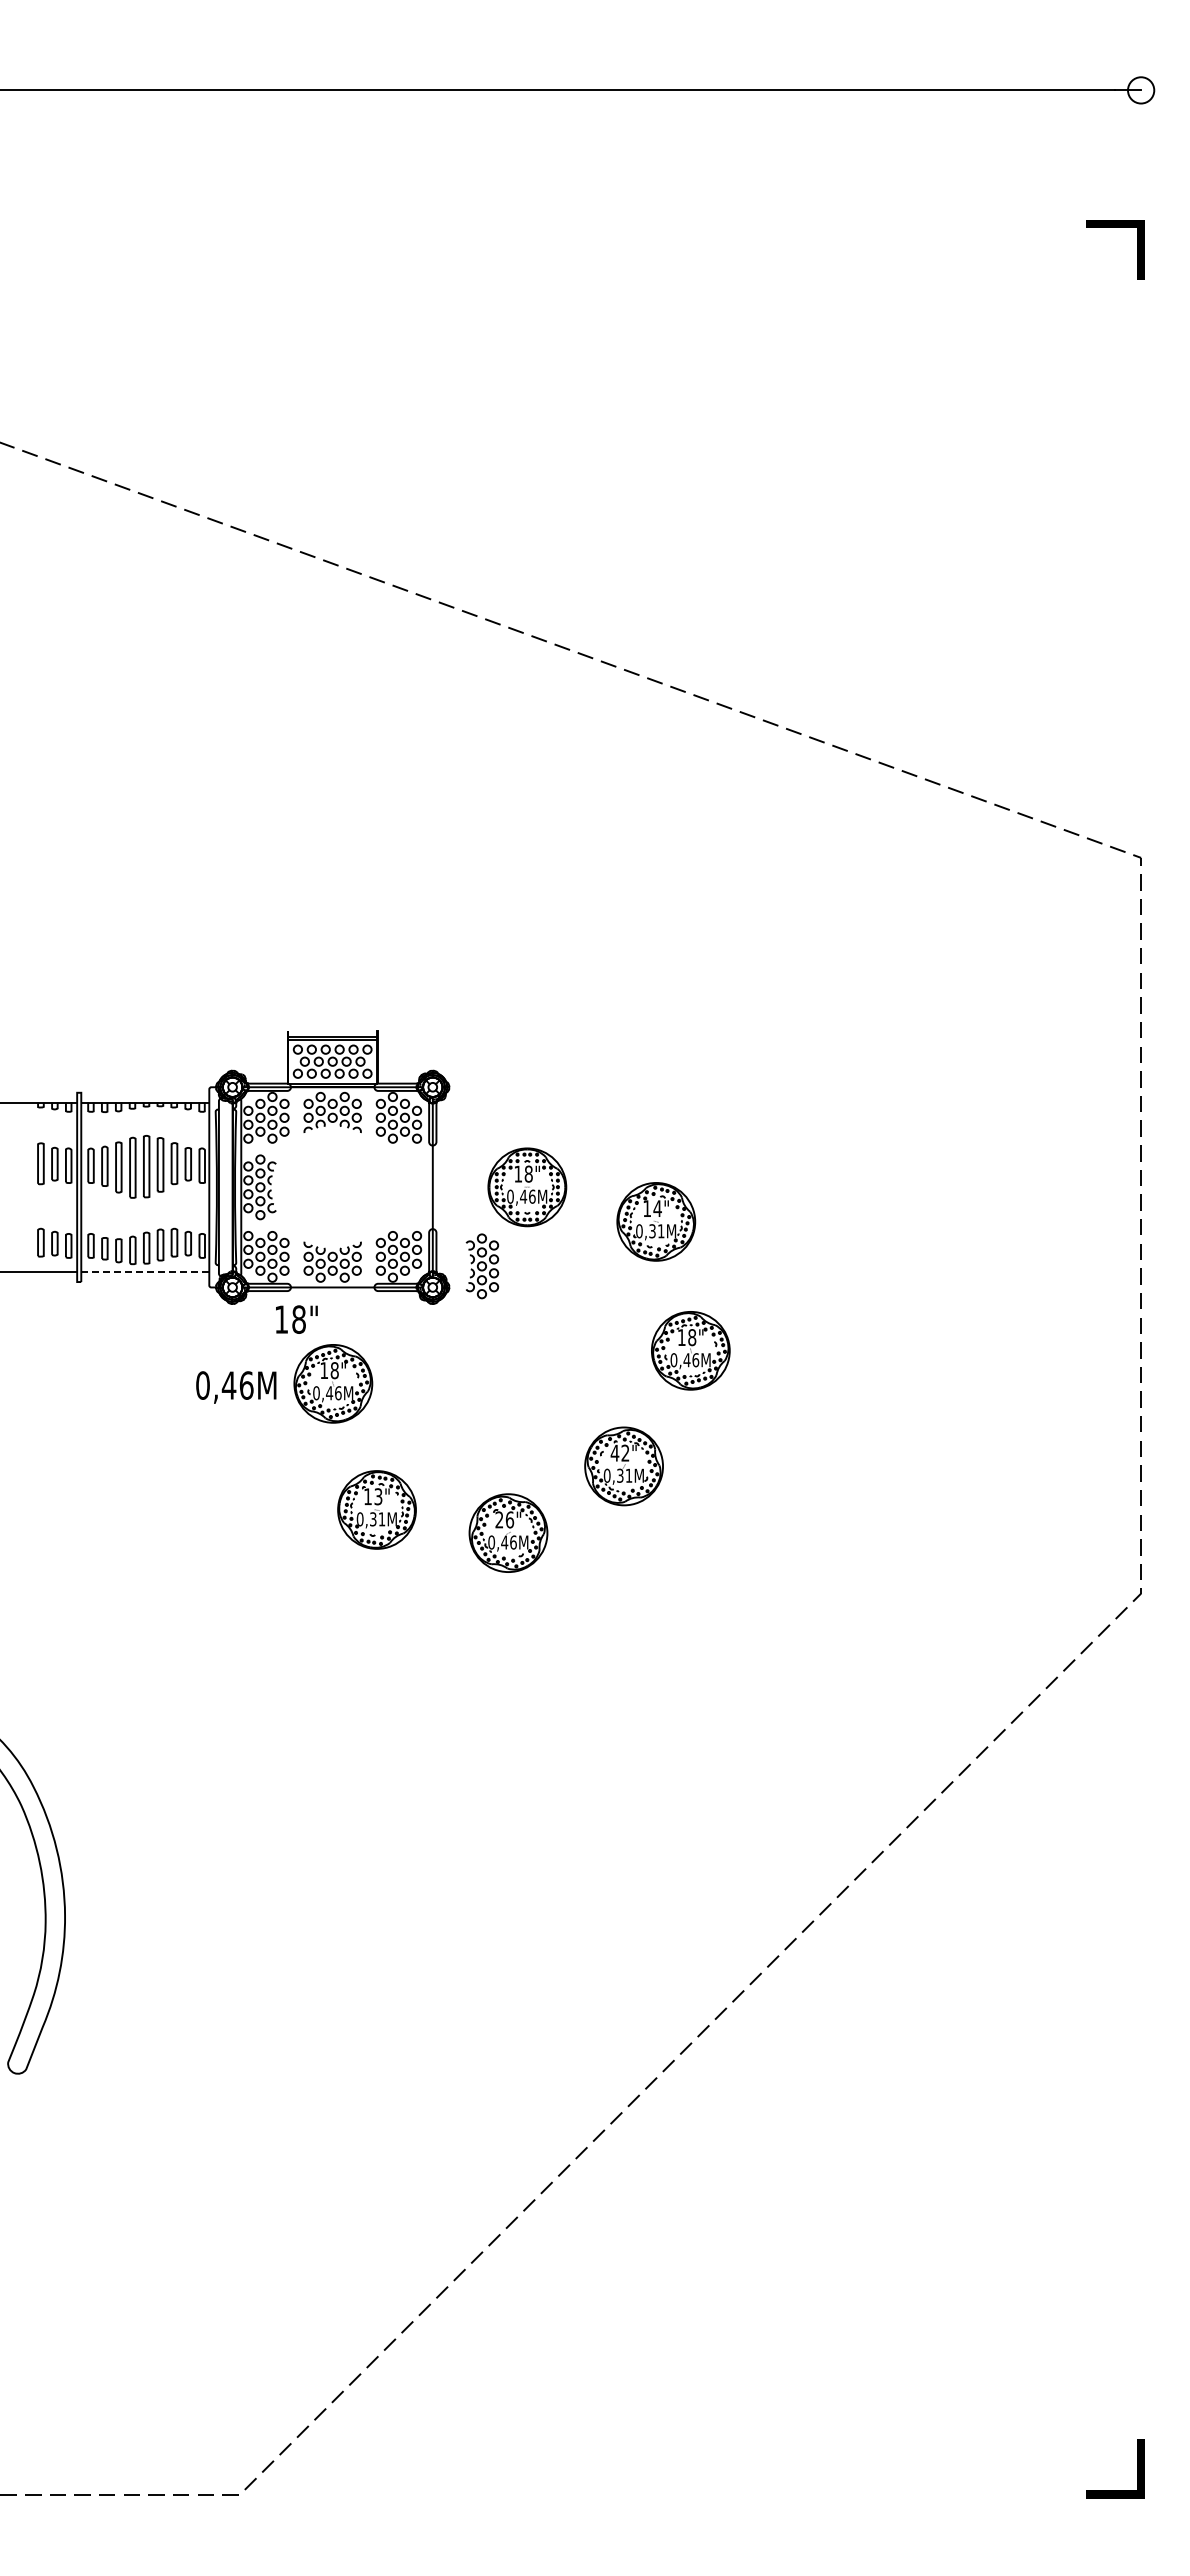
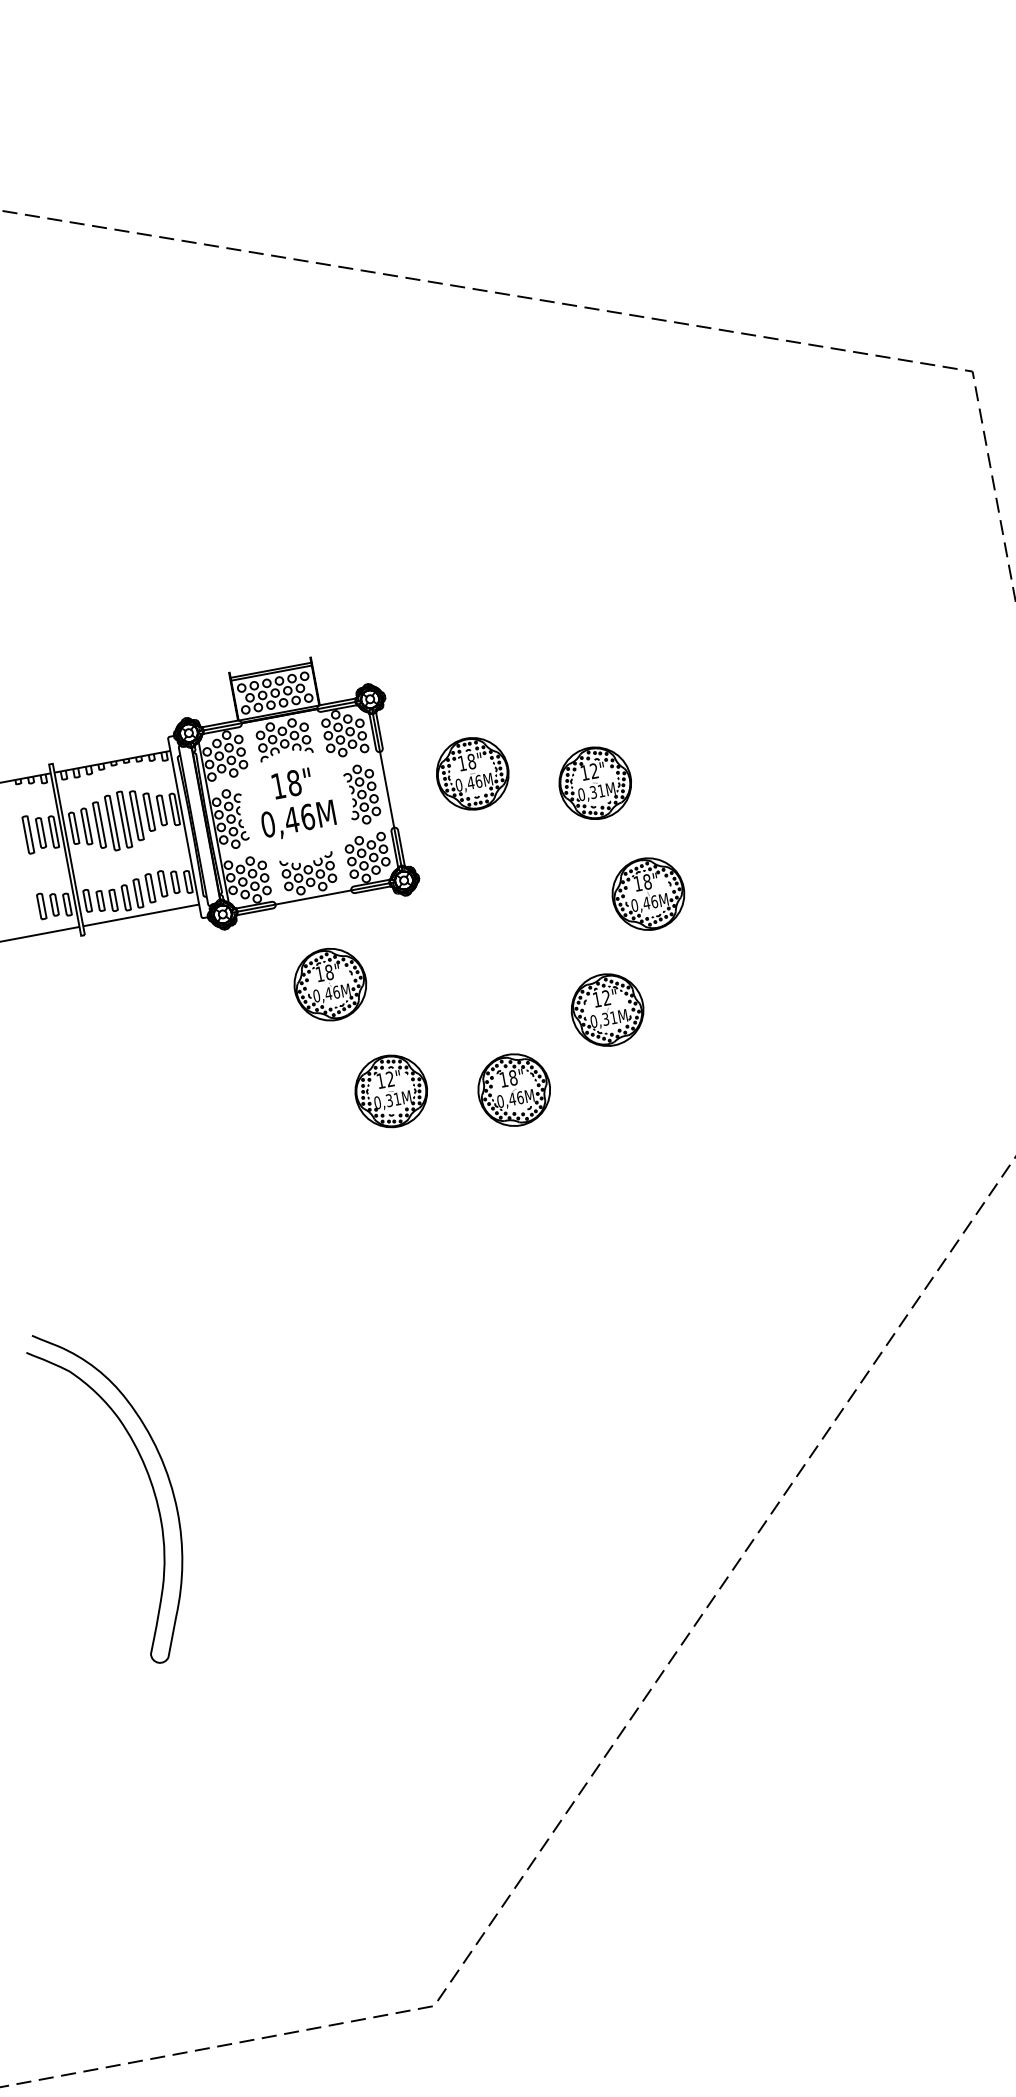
text: (657, 1208) -> (594, 770), 14" -> 12"
part: (482, 1266) -> (362, 794), moved
line: (145, 1272) -> (141, 915), dashed -> solid
text: (296, 1319) -> (291, 783), moved
text: (236, 1387) -> (298, 820), moved
text: (614, 1452) -> (596, 999), 42" -> 12"
text: (378, 1496) -> (390, 1078), 13" -> 12"
text: (504, 1519) -> (508, 1078), 26" -> 18"

